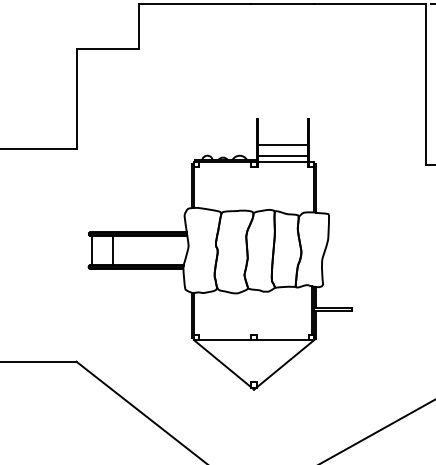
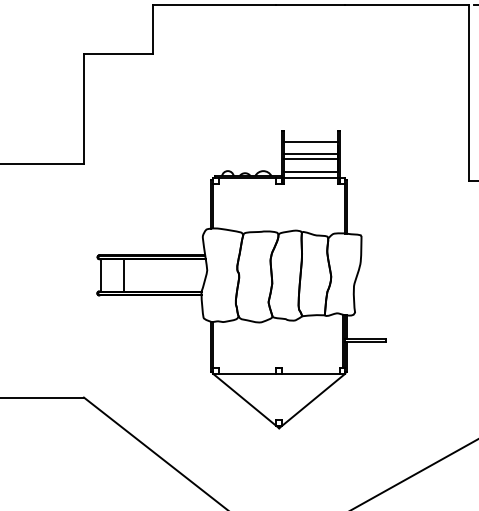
line: (282, 129) -> (310, 142), added
line: (282, 140) -> (310, 154), added

